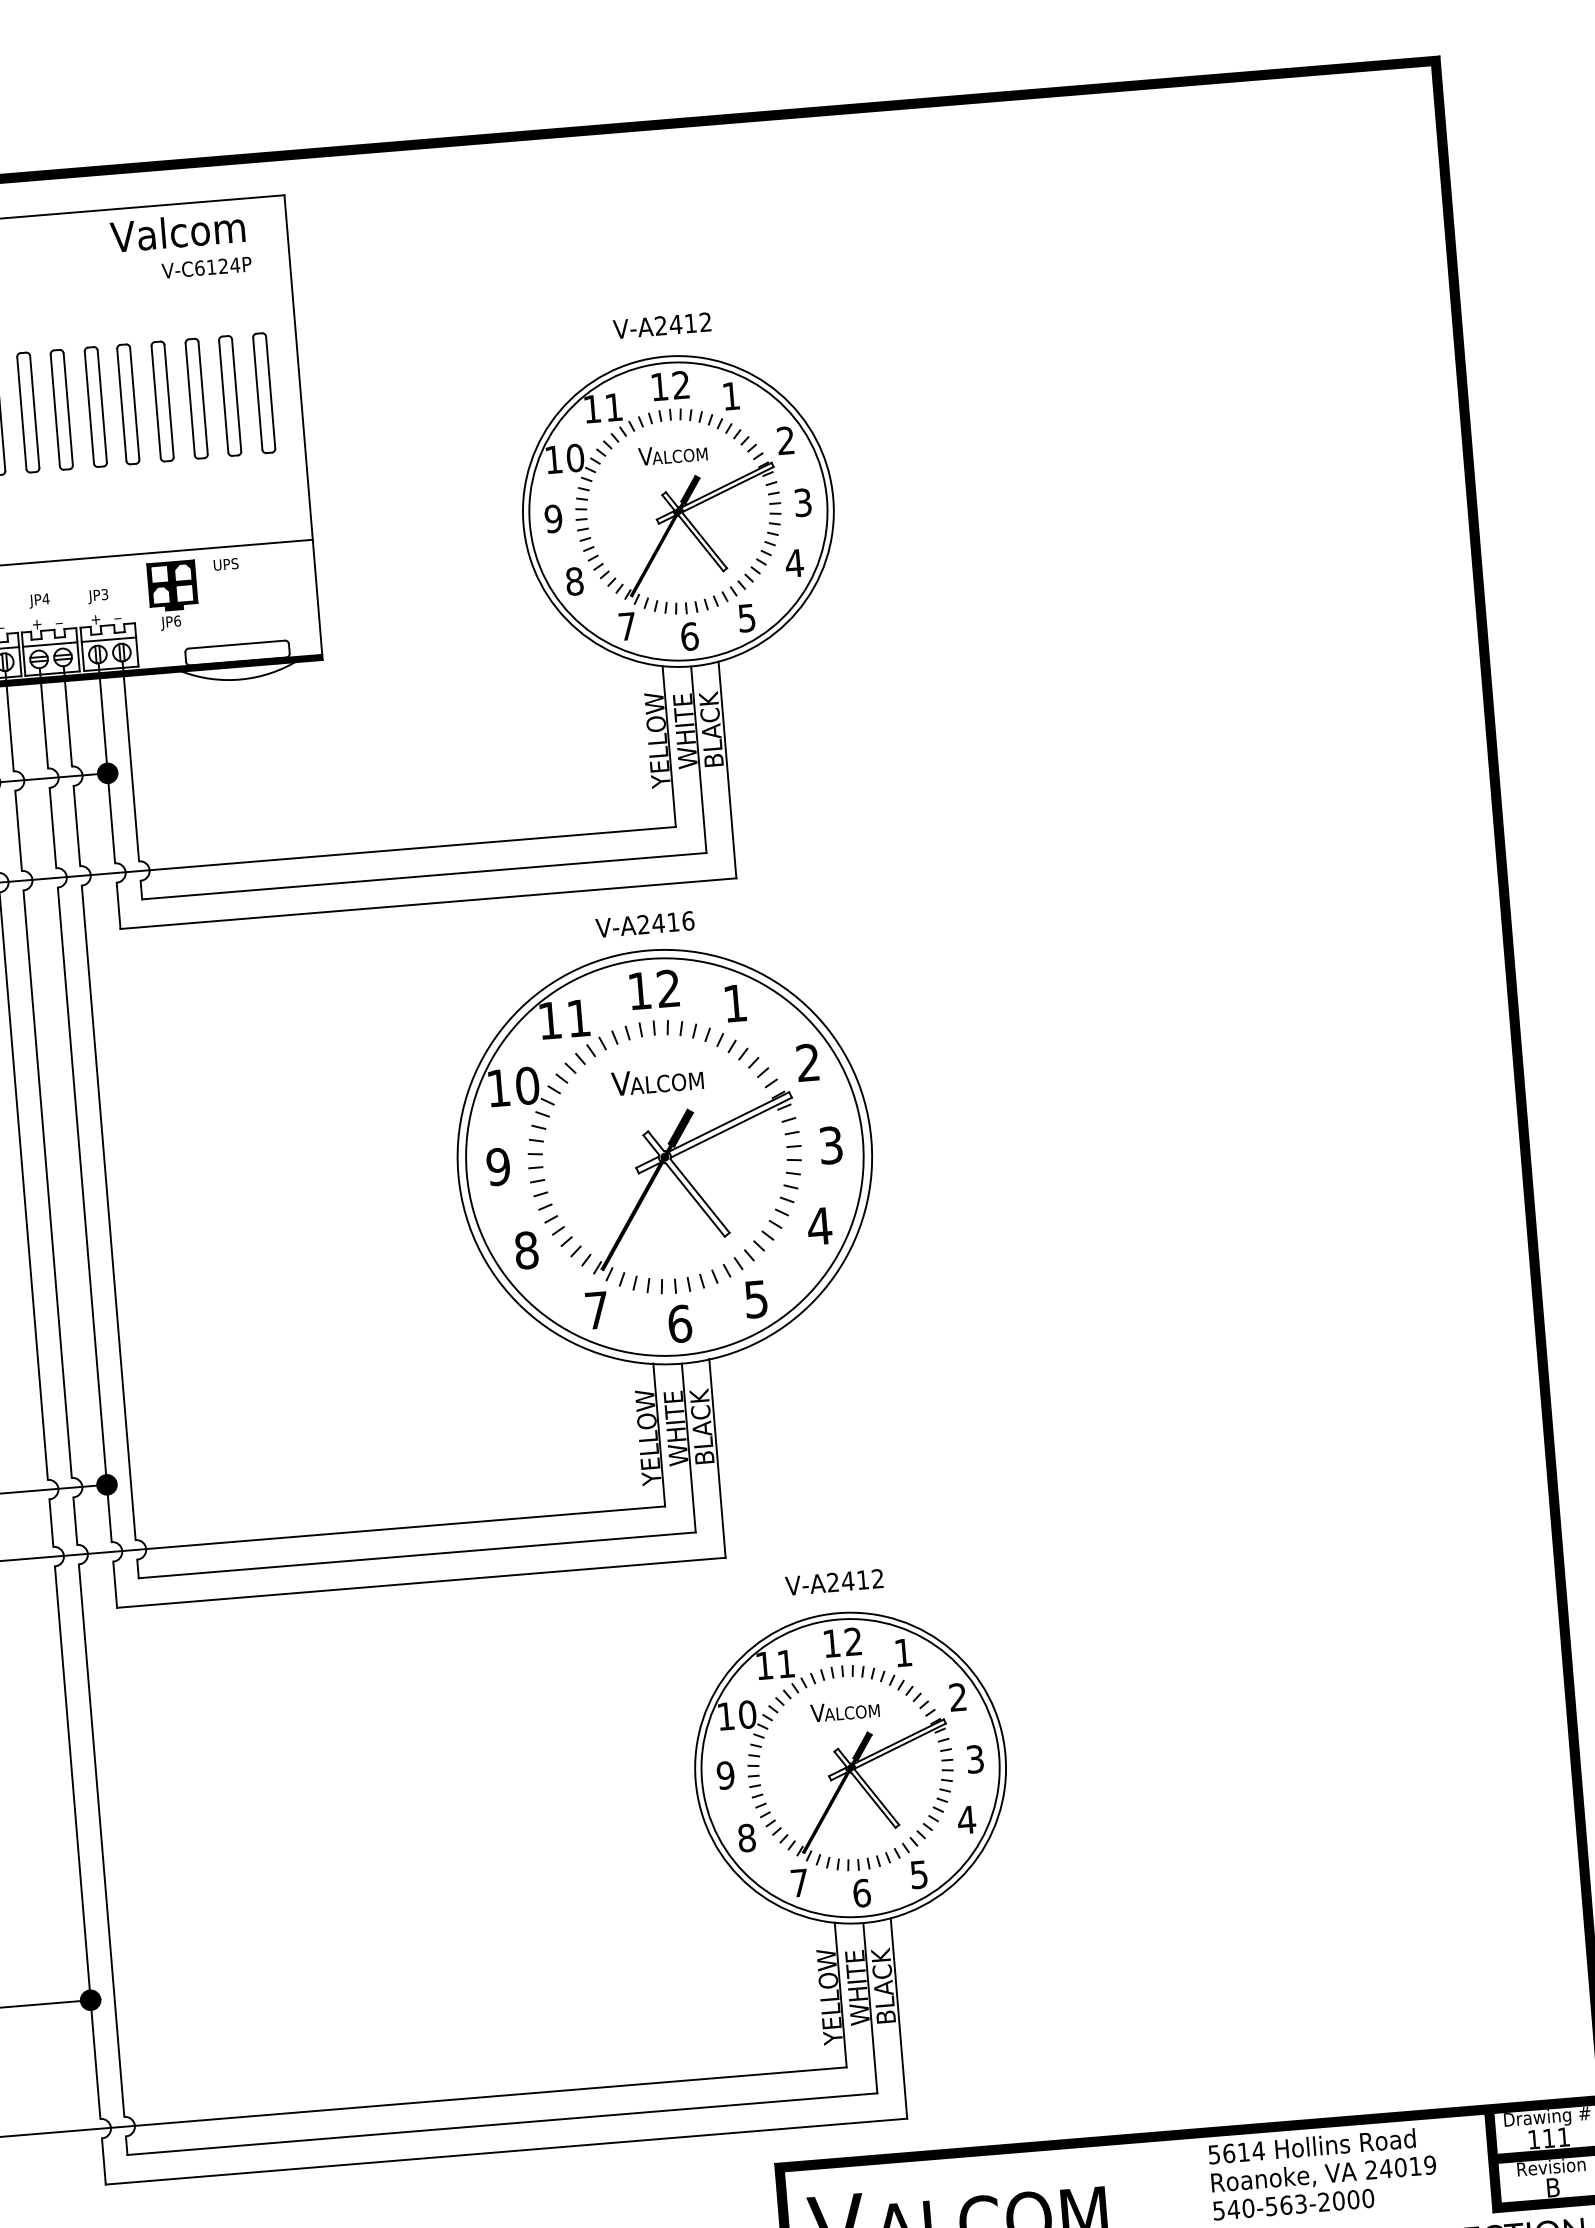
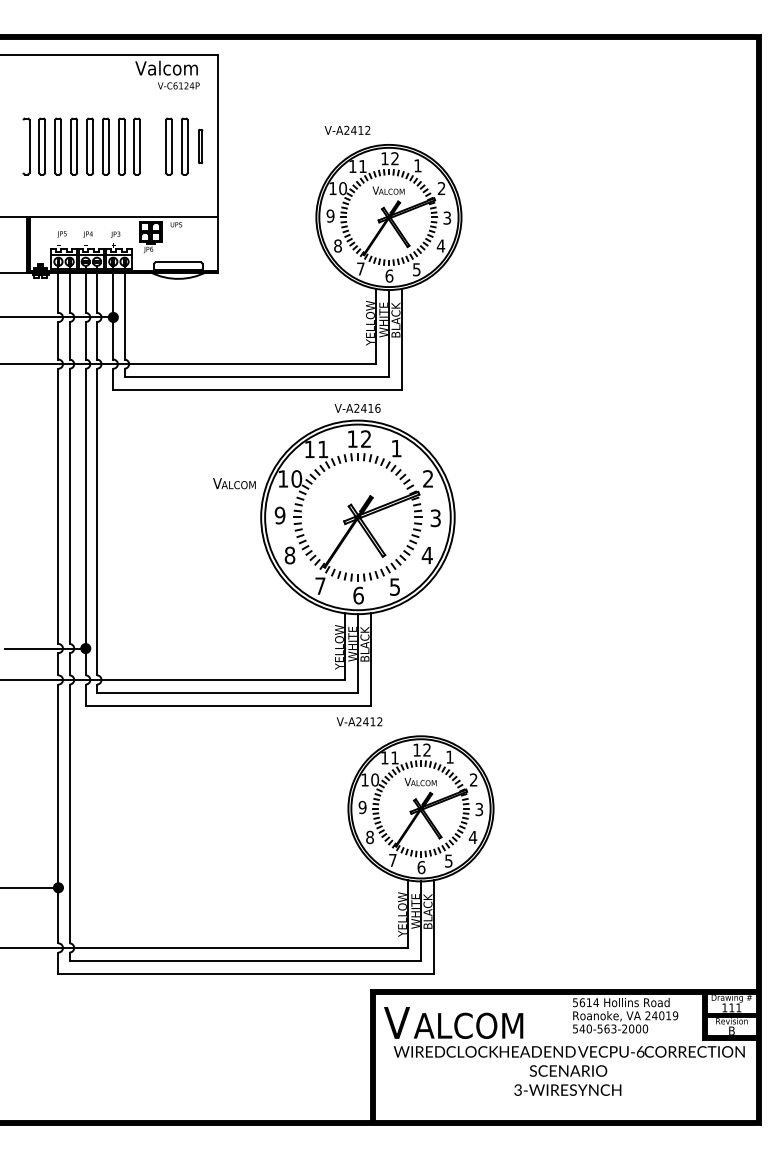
text: (662, 323) -> (347, 129), moved
part: (263, 393) -> (200, 146), size x0.6
part: (161, 401) -> (152, 146), removed
text: (657, 1080) -> (234, 483), moved
text: (834, 1581) -> (359, 721), moved

